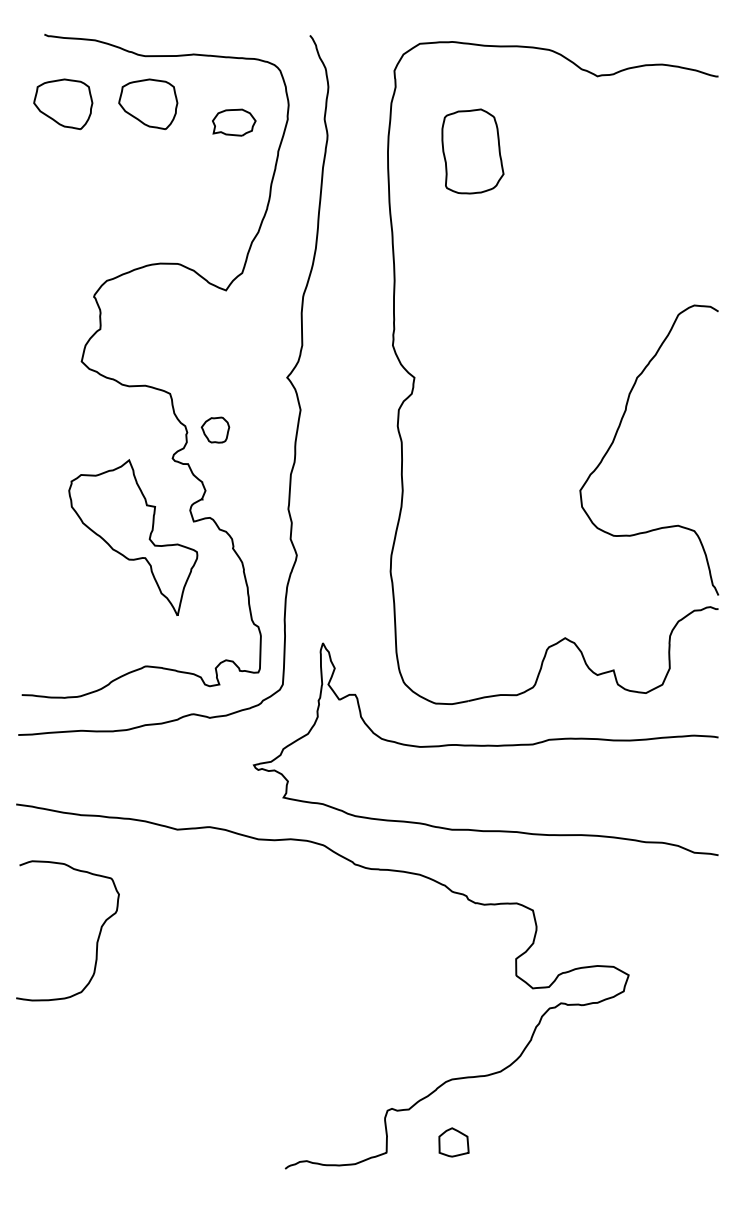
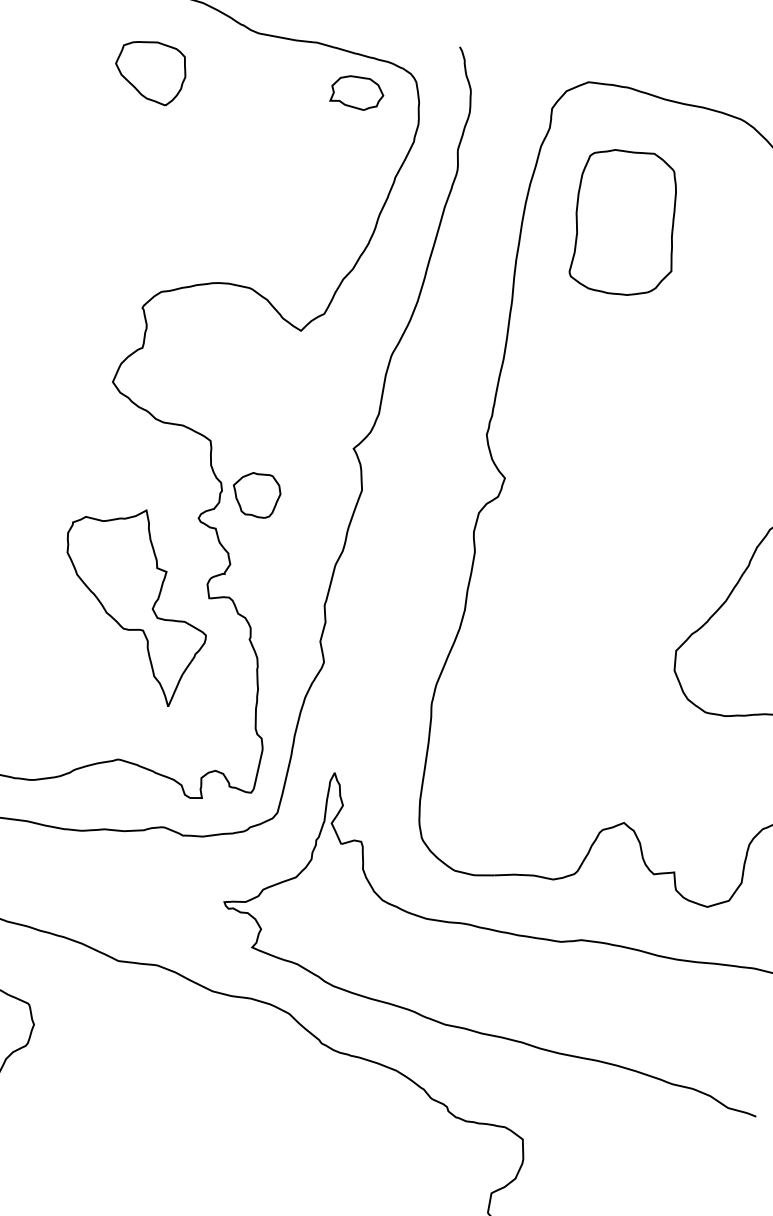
part: (148, 104) -> (251, 91), removed
part: (234, 122) -> (357, 92), moved
part: (472, 151) -> (626, 222), size x1.43
part: (215, 429) -> (256, 493), size x1.43

